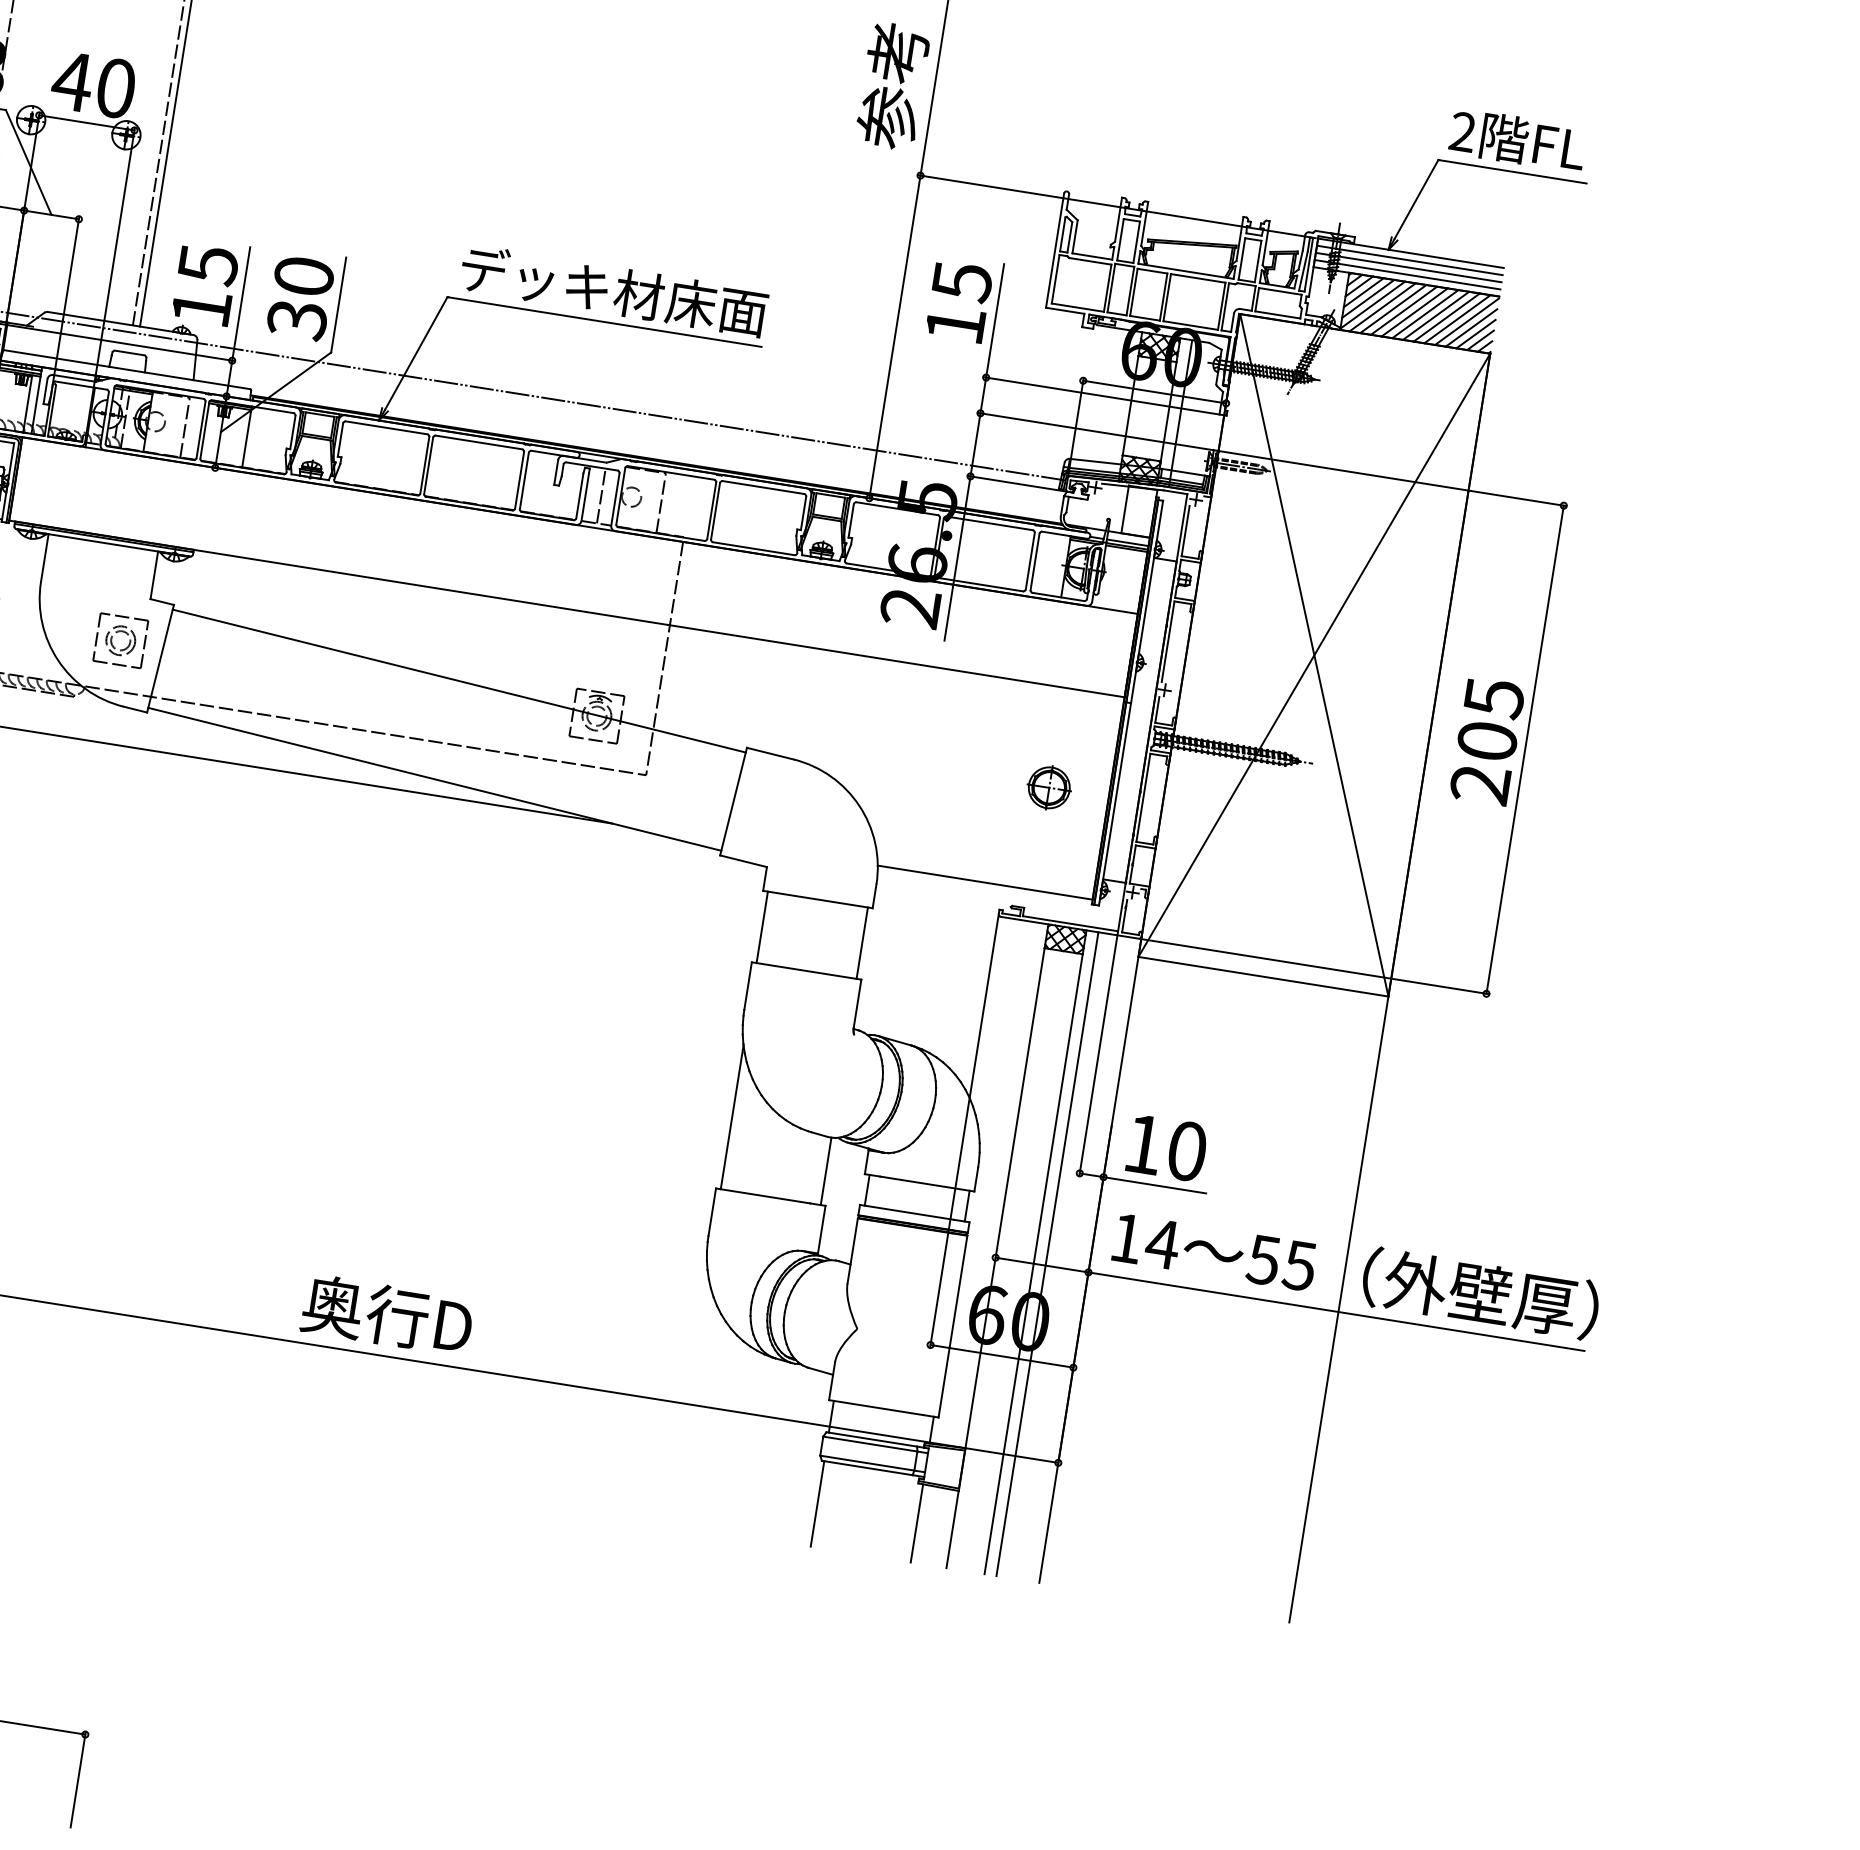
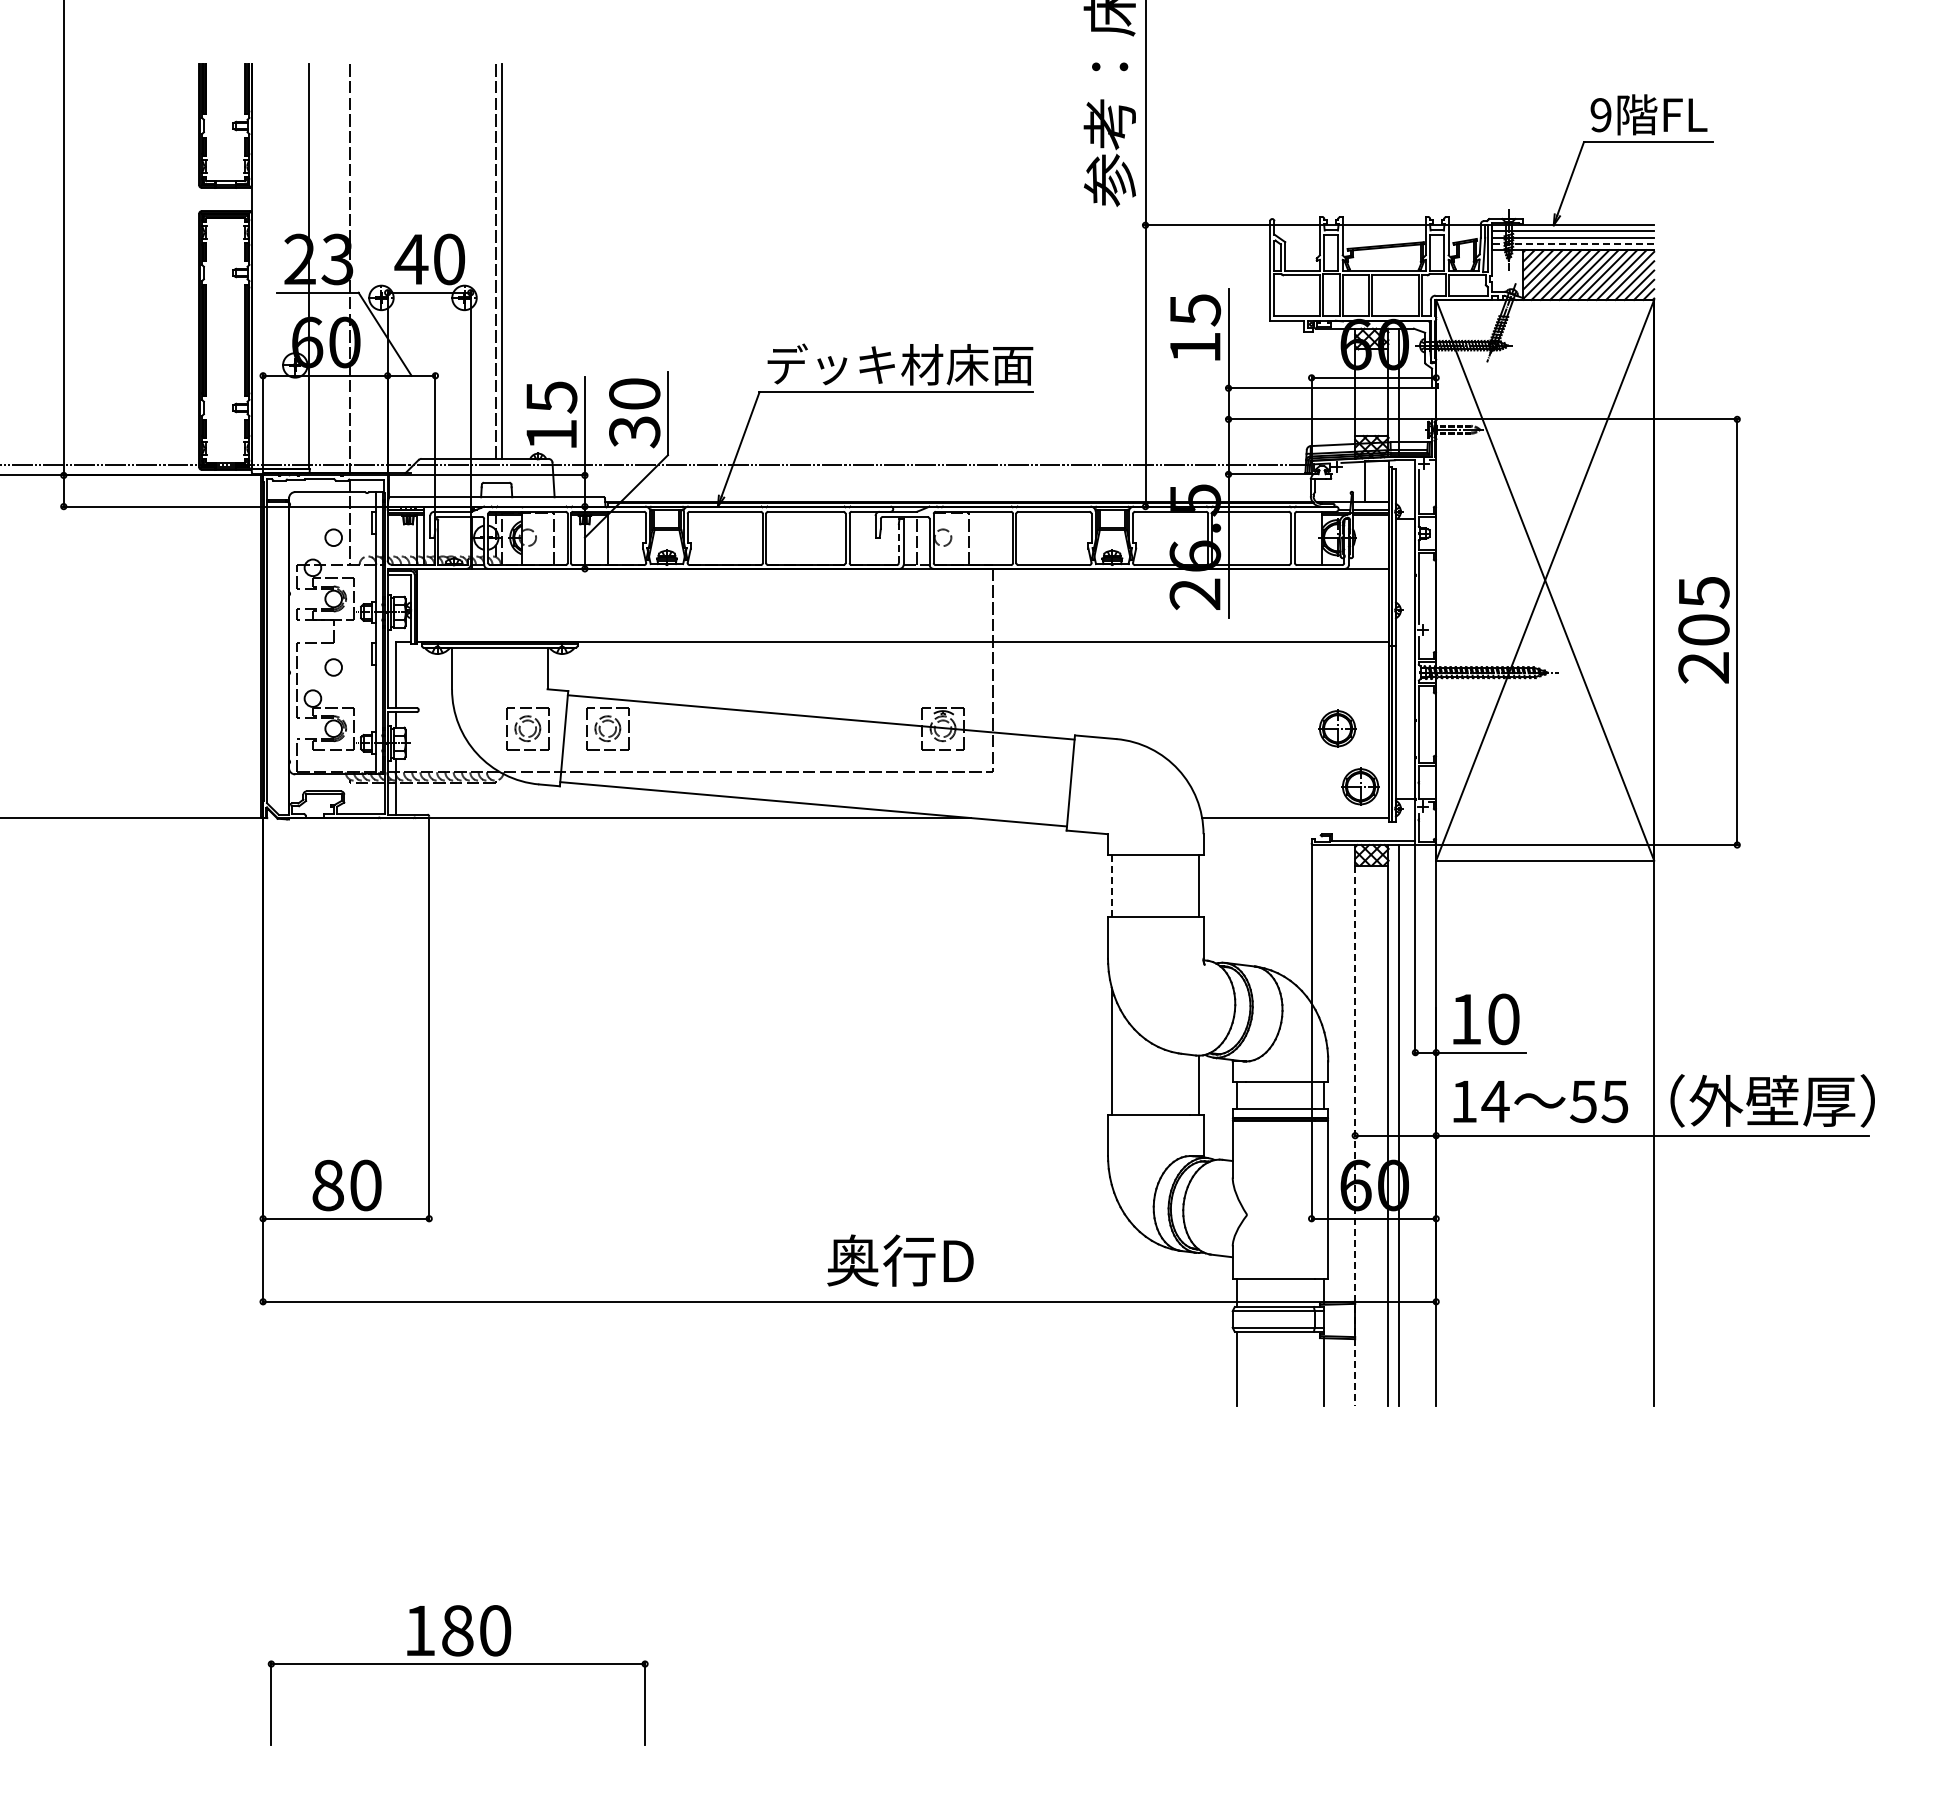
text: (1462, 132) -> (1600, 115), 2 -> 9
line: (1407, 274) -> (1573, 243), solid -> dashed
line: (579, 495) -> (898, 543), solid -> dashed
part: (209, 647) -> (604, 722), added
part: (1065, 858) -> (1360, 786), added
line: (762, 927) -> (1112, 886), solid -> dashed
line: (995, 1258) -> (1355, 1136), solid -> dashed
text: (387, 1315) -> (900, 1260), moved

